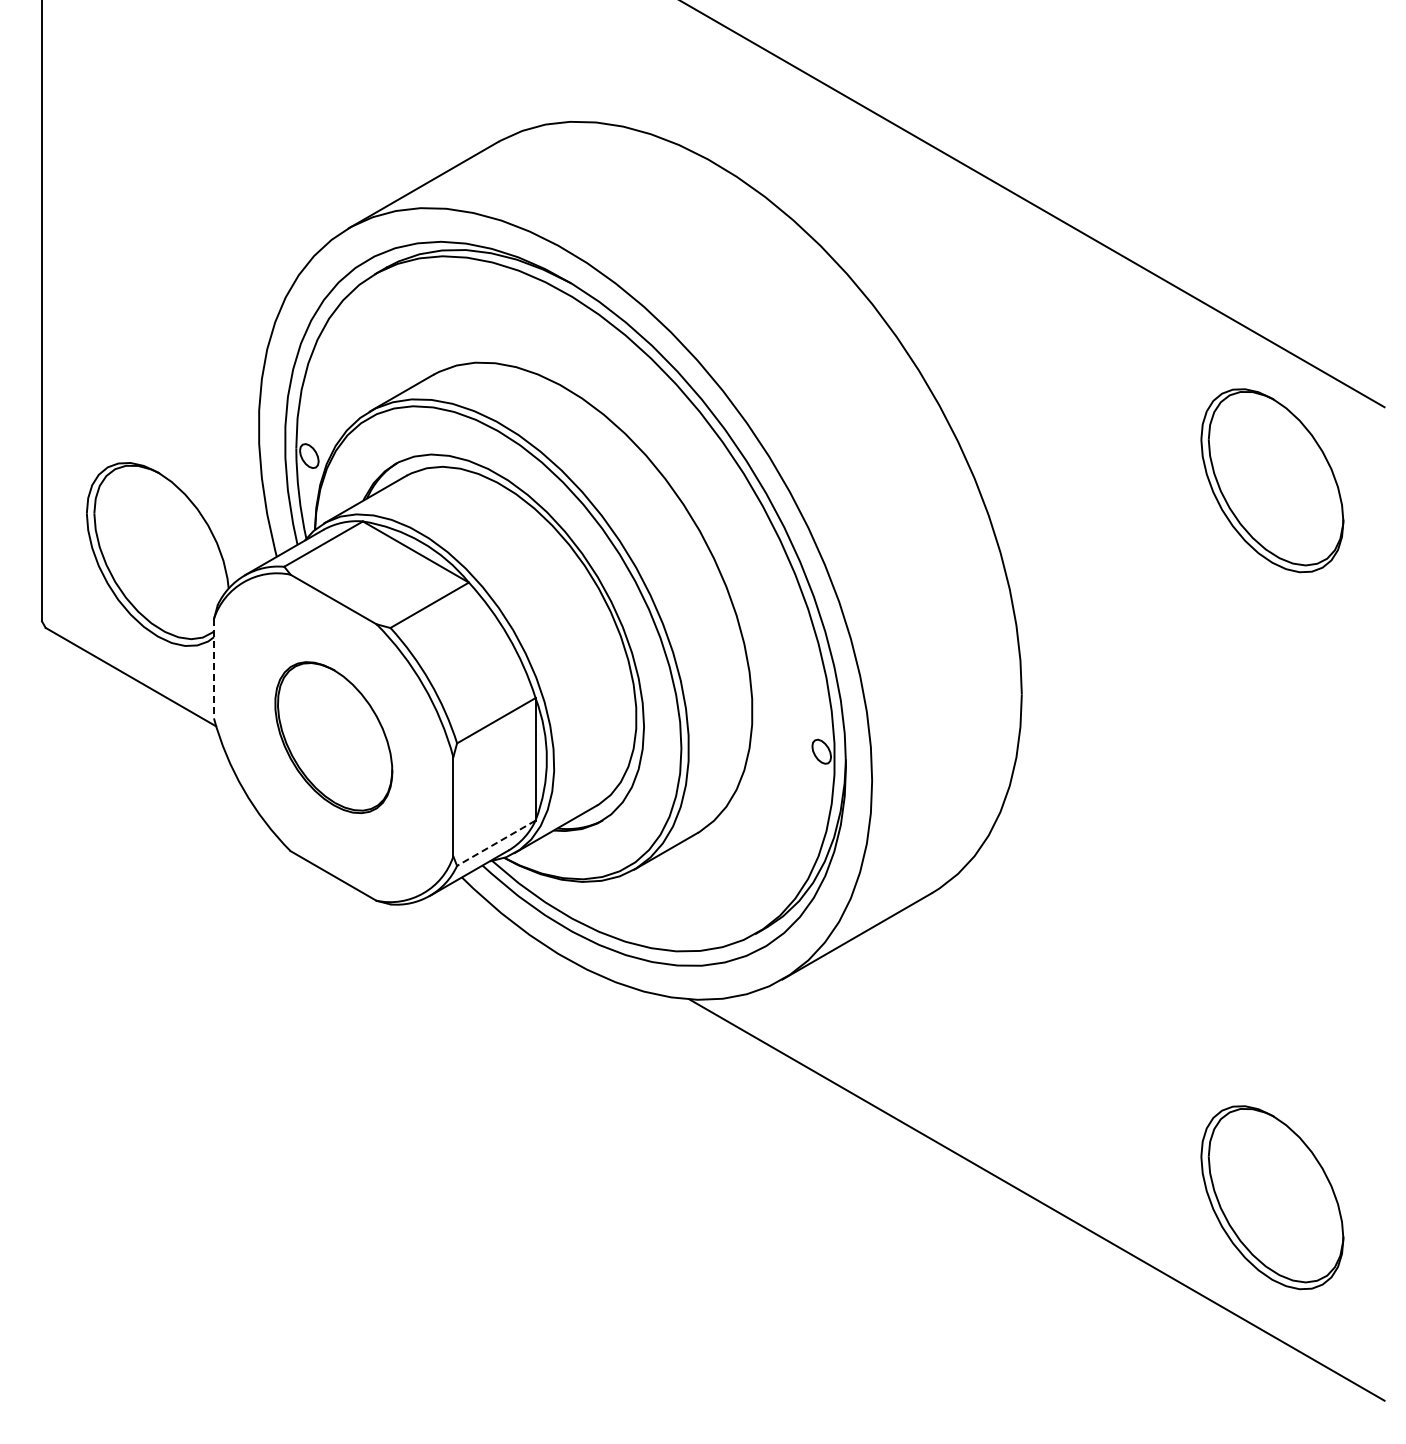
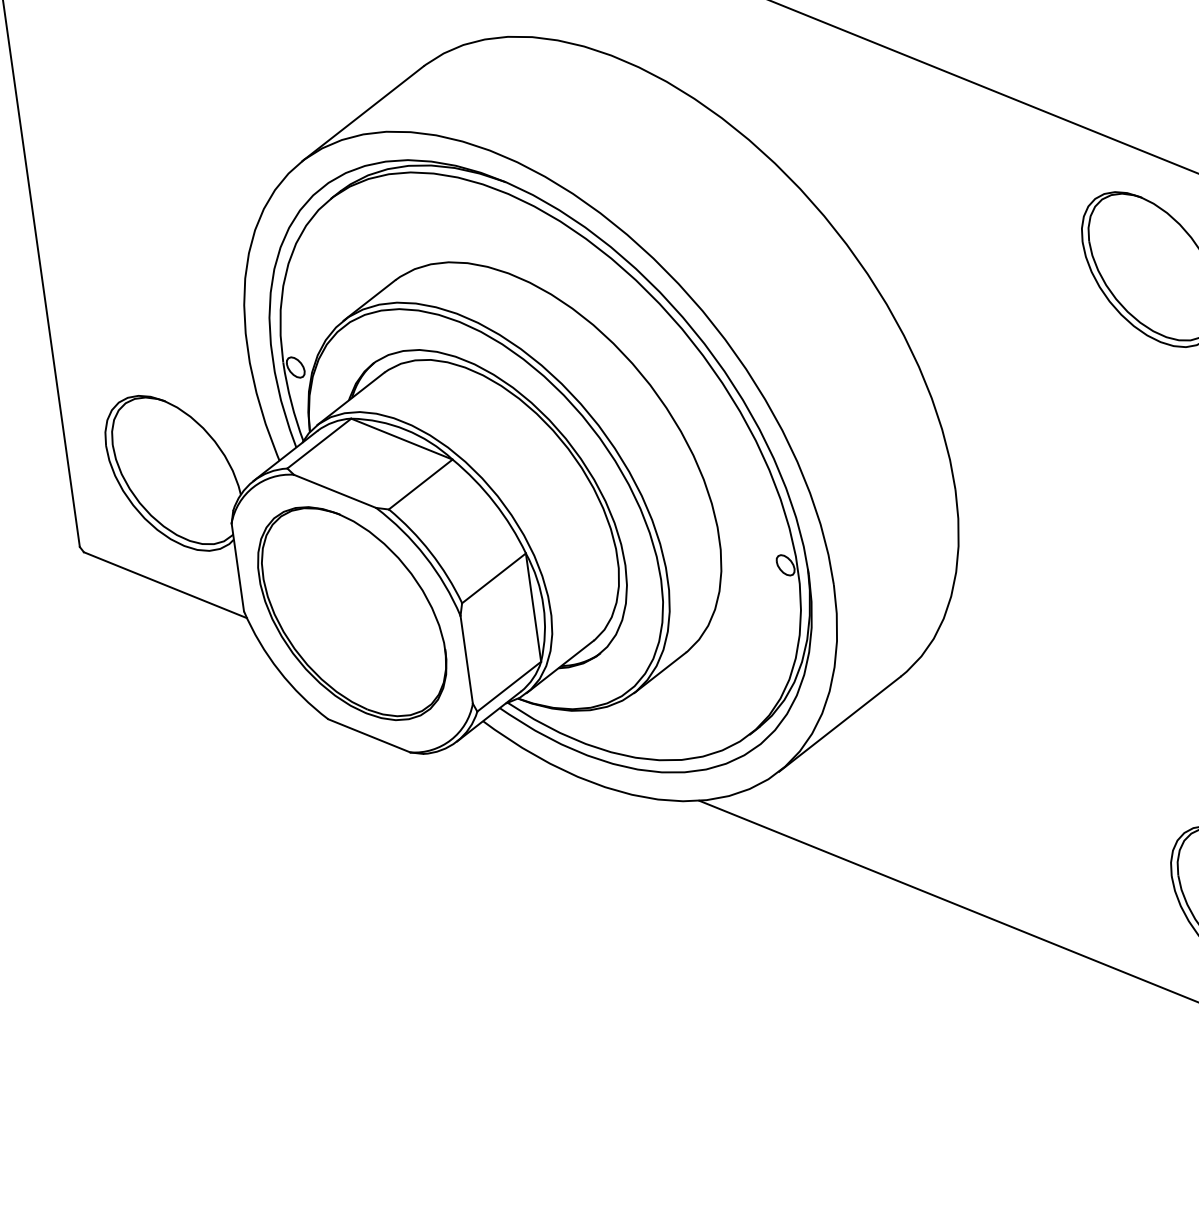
line: (213, 668) -> (237, 567), dashed -> solid
part: (333, 737) -> (352, 613), size x1.67
line: (495, 843) -> (508, 687), dashed -> solid

